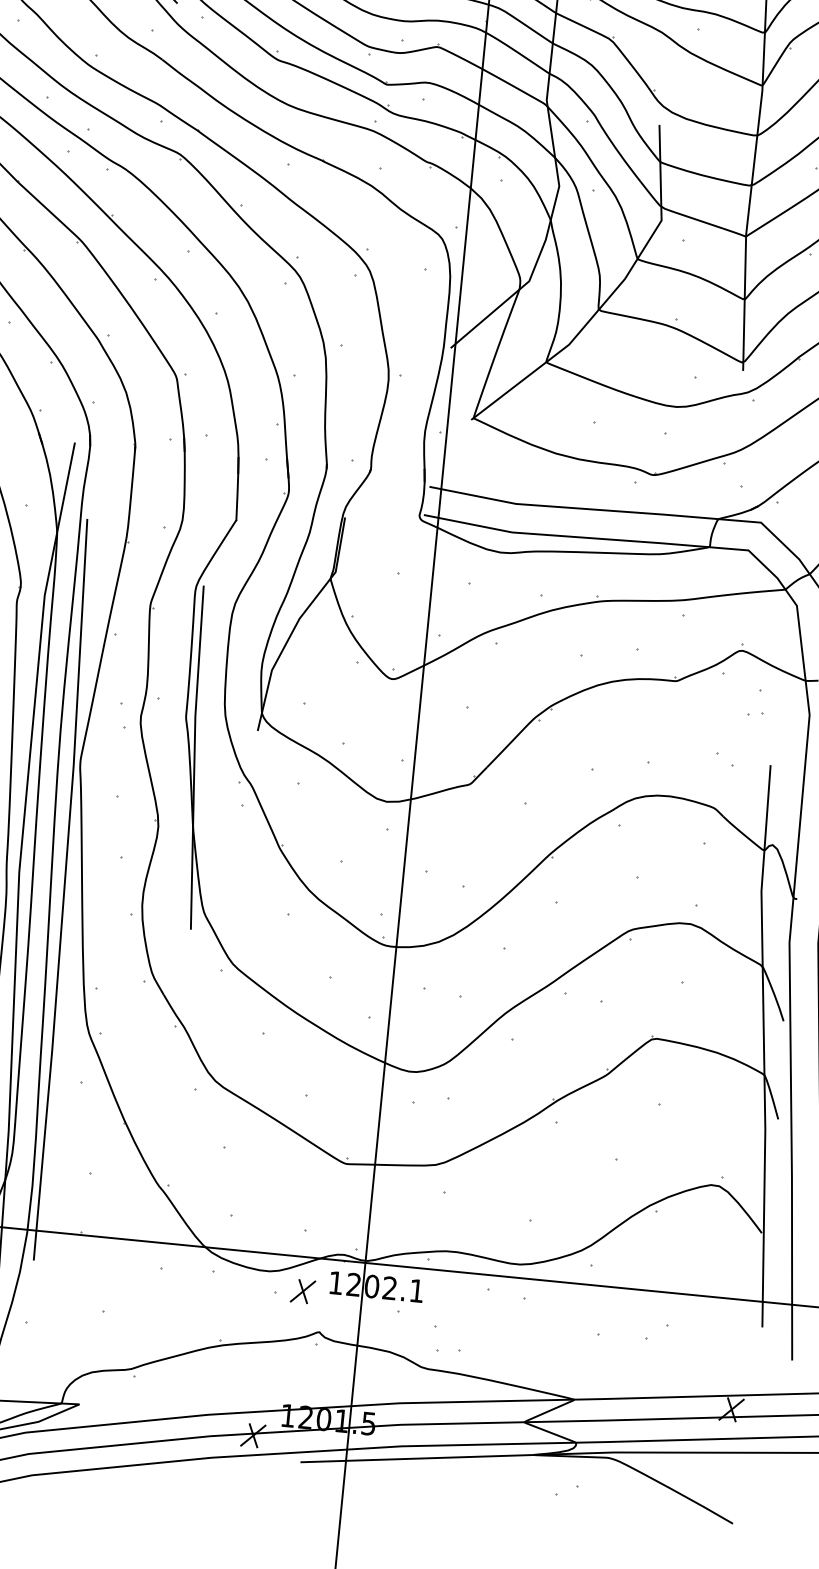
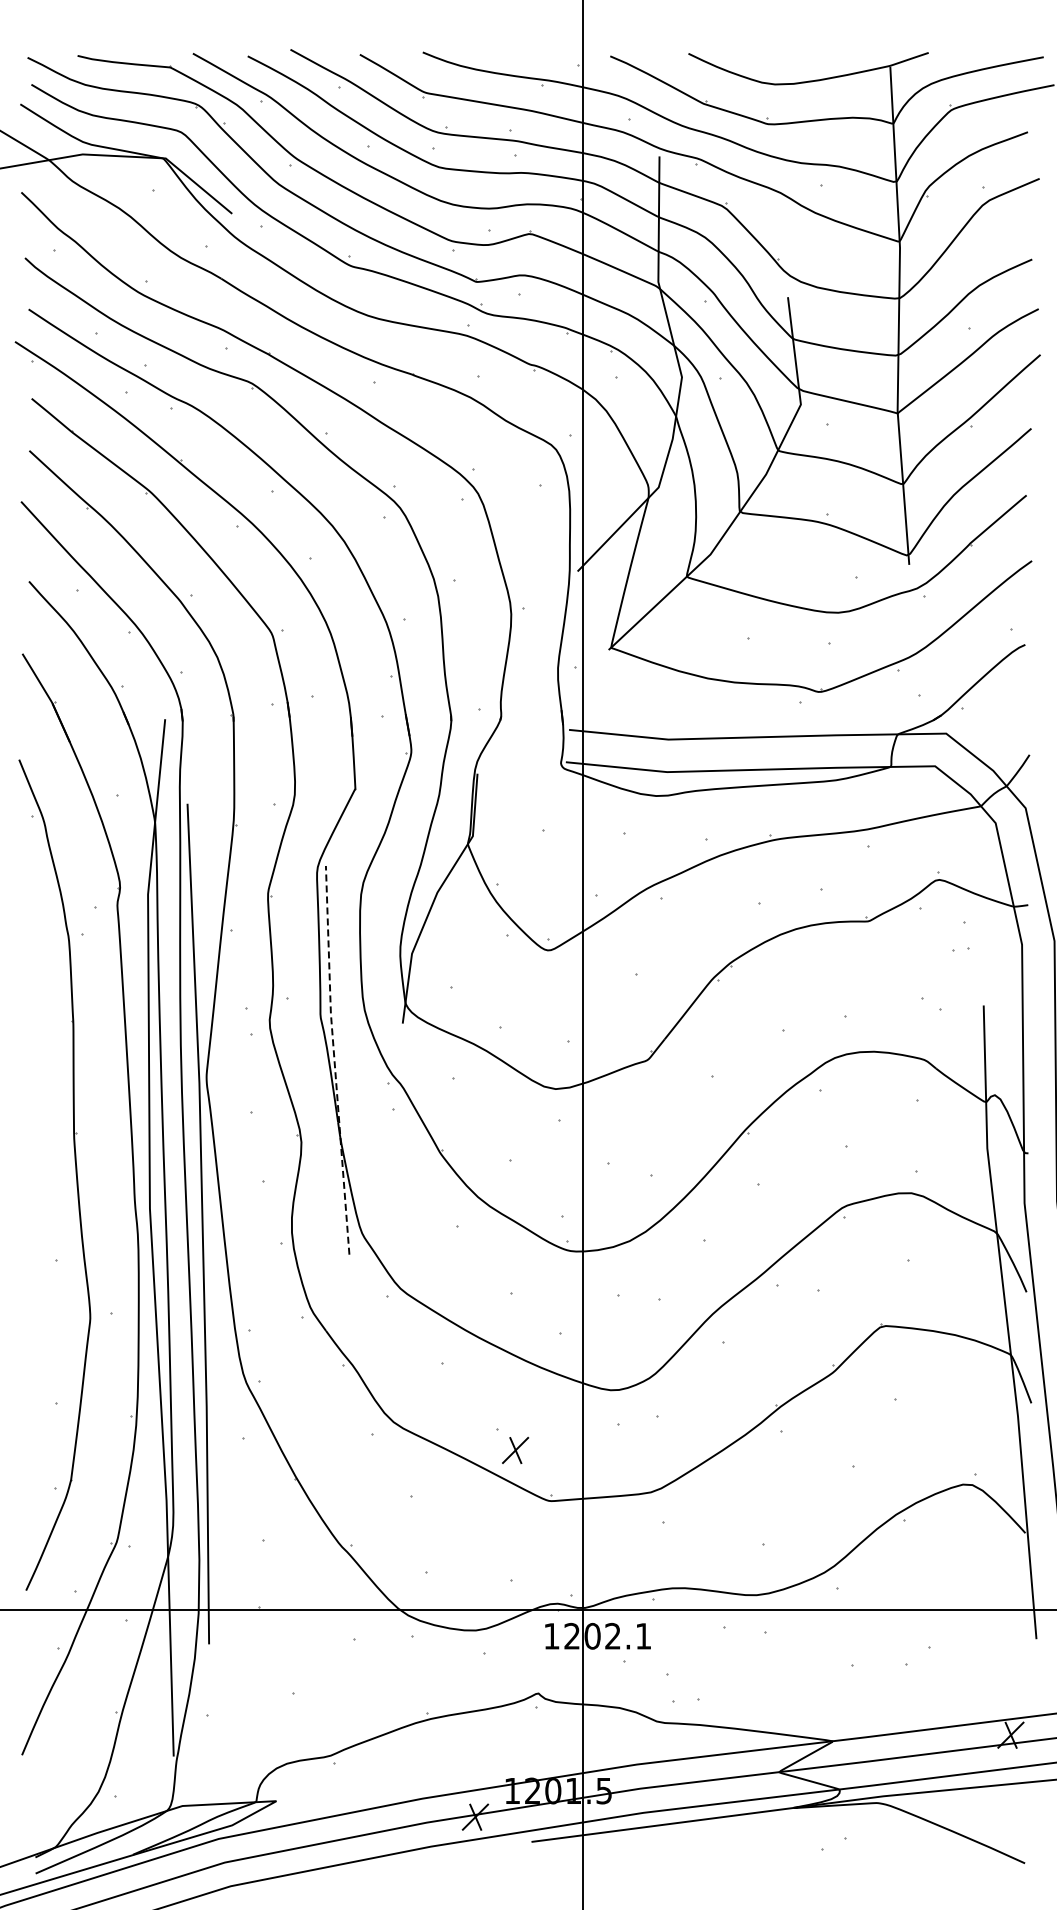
line: (194, 756) -> (334, 1059), solid -> dashed
part: (303, 1290) -> (515, 1449), moved

